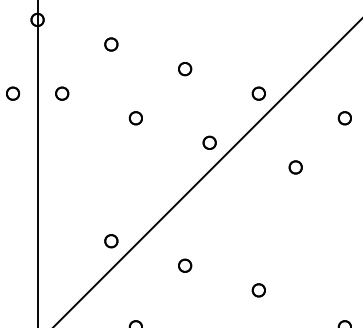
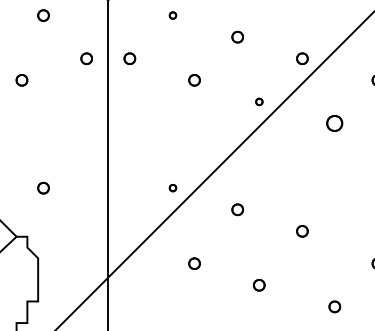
part: (110, 44) -> (172, 15), size x0.6
part: (209, 142) -> (259, 101), size x0.6
part: (295, 167) -> (334, 123), size x1.4
part: (110, 240) -> (172, 187), size x0.6

